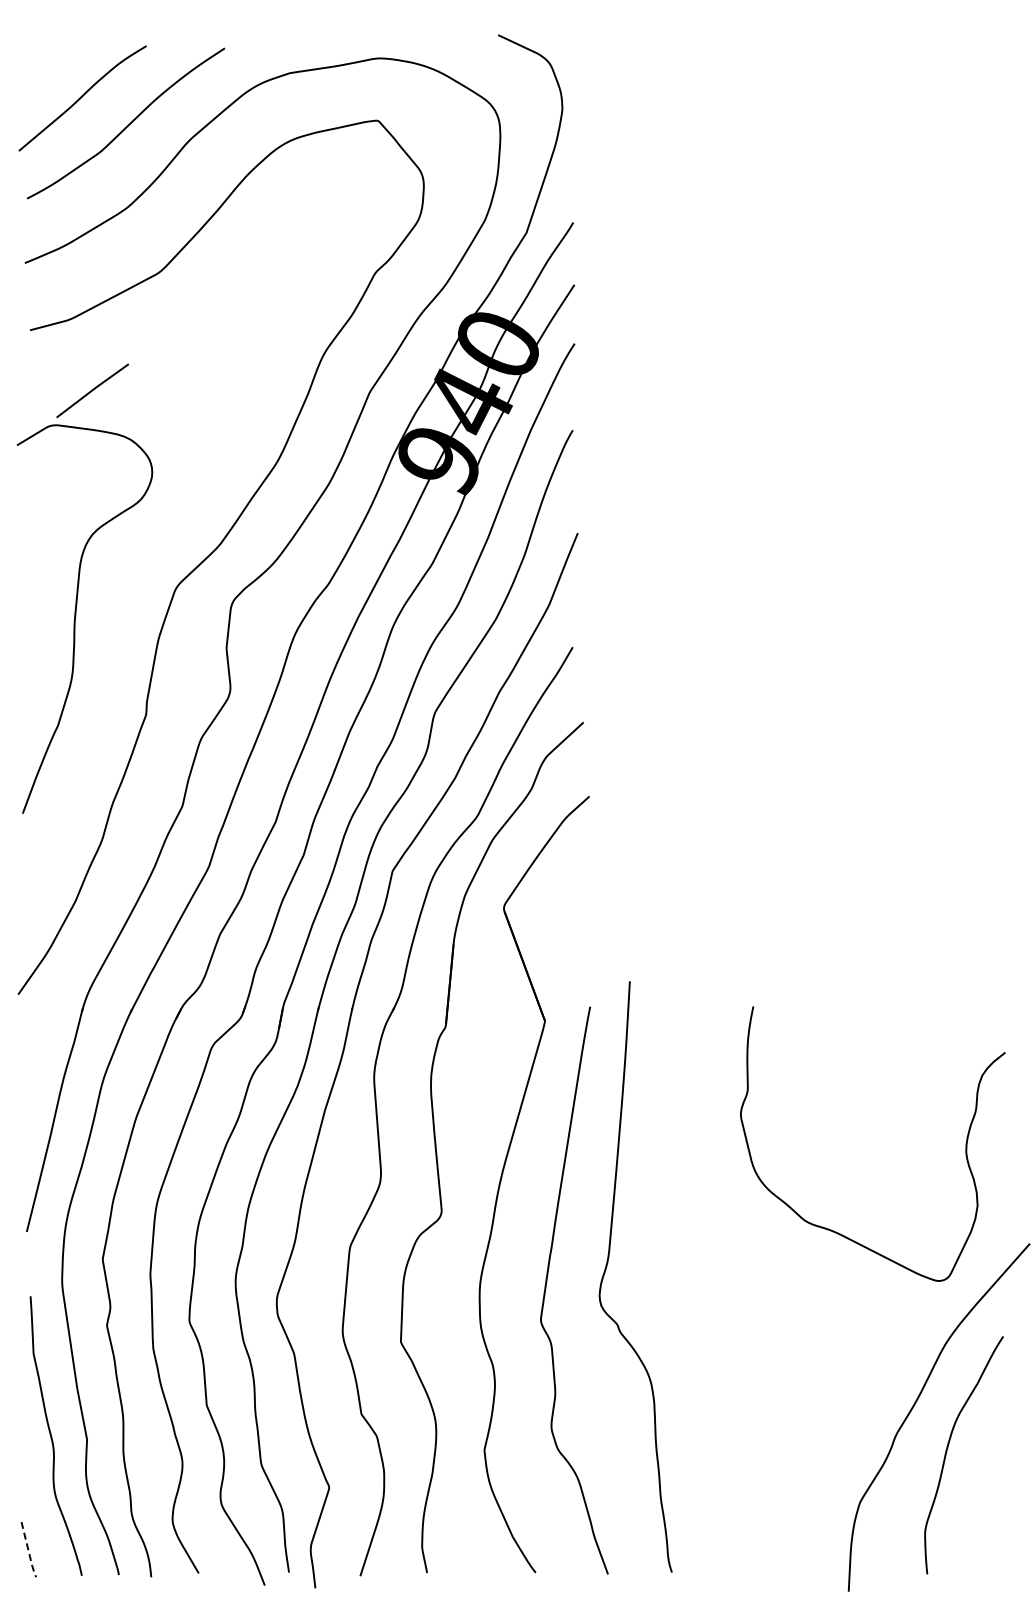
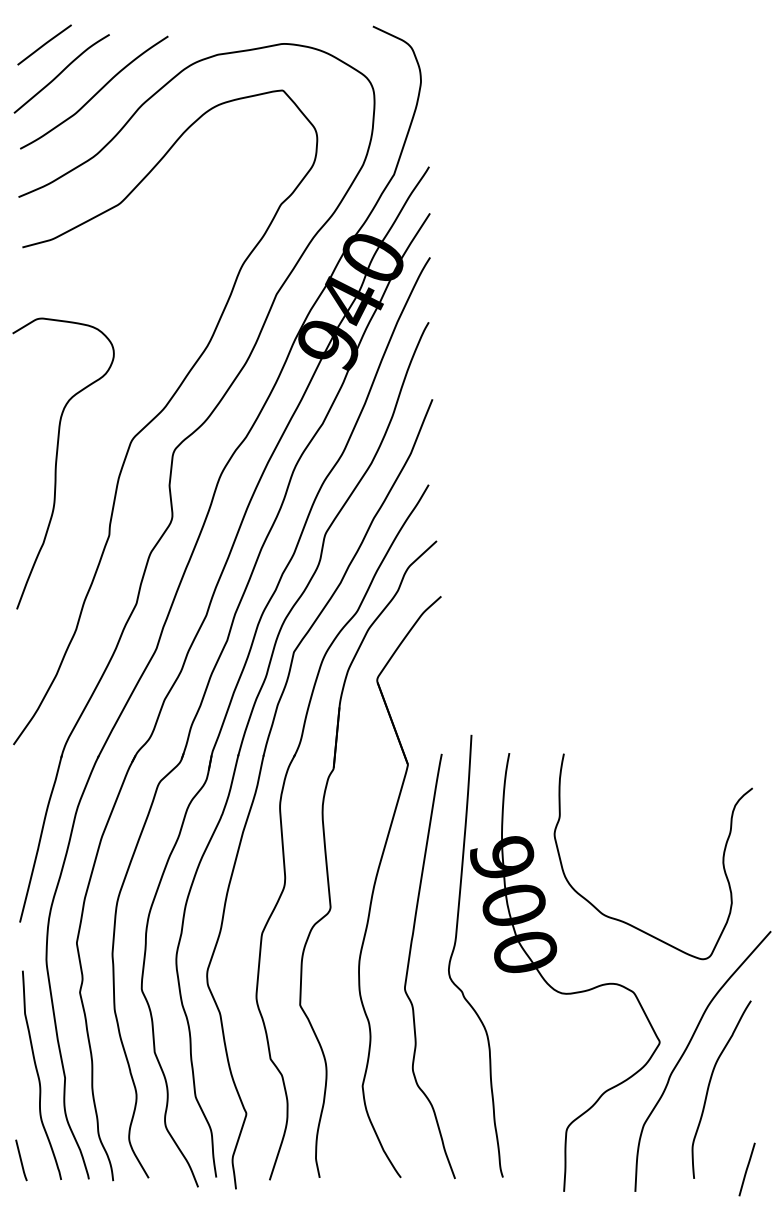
line: (92, 390) -> (44, 44), moved
part: (738, 1281) -> (552, 959), added
line: (28, 1551) -> (21, 1161), dashed -> solid
line: (998, 1561) -> (747, 1169), added

